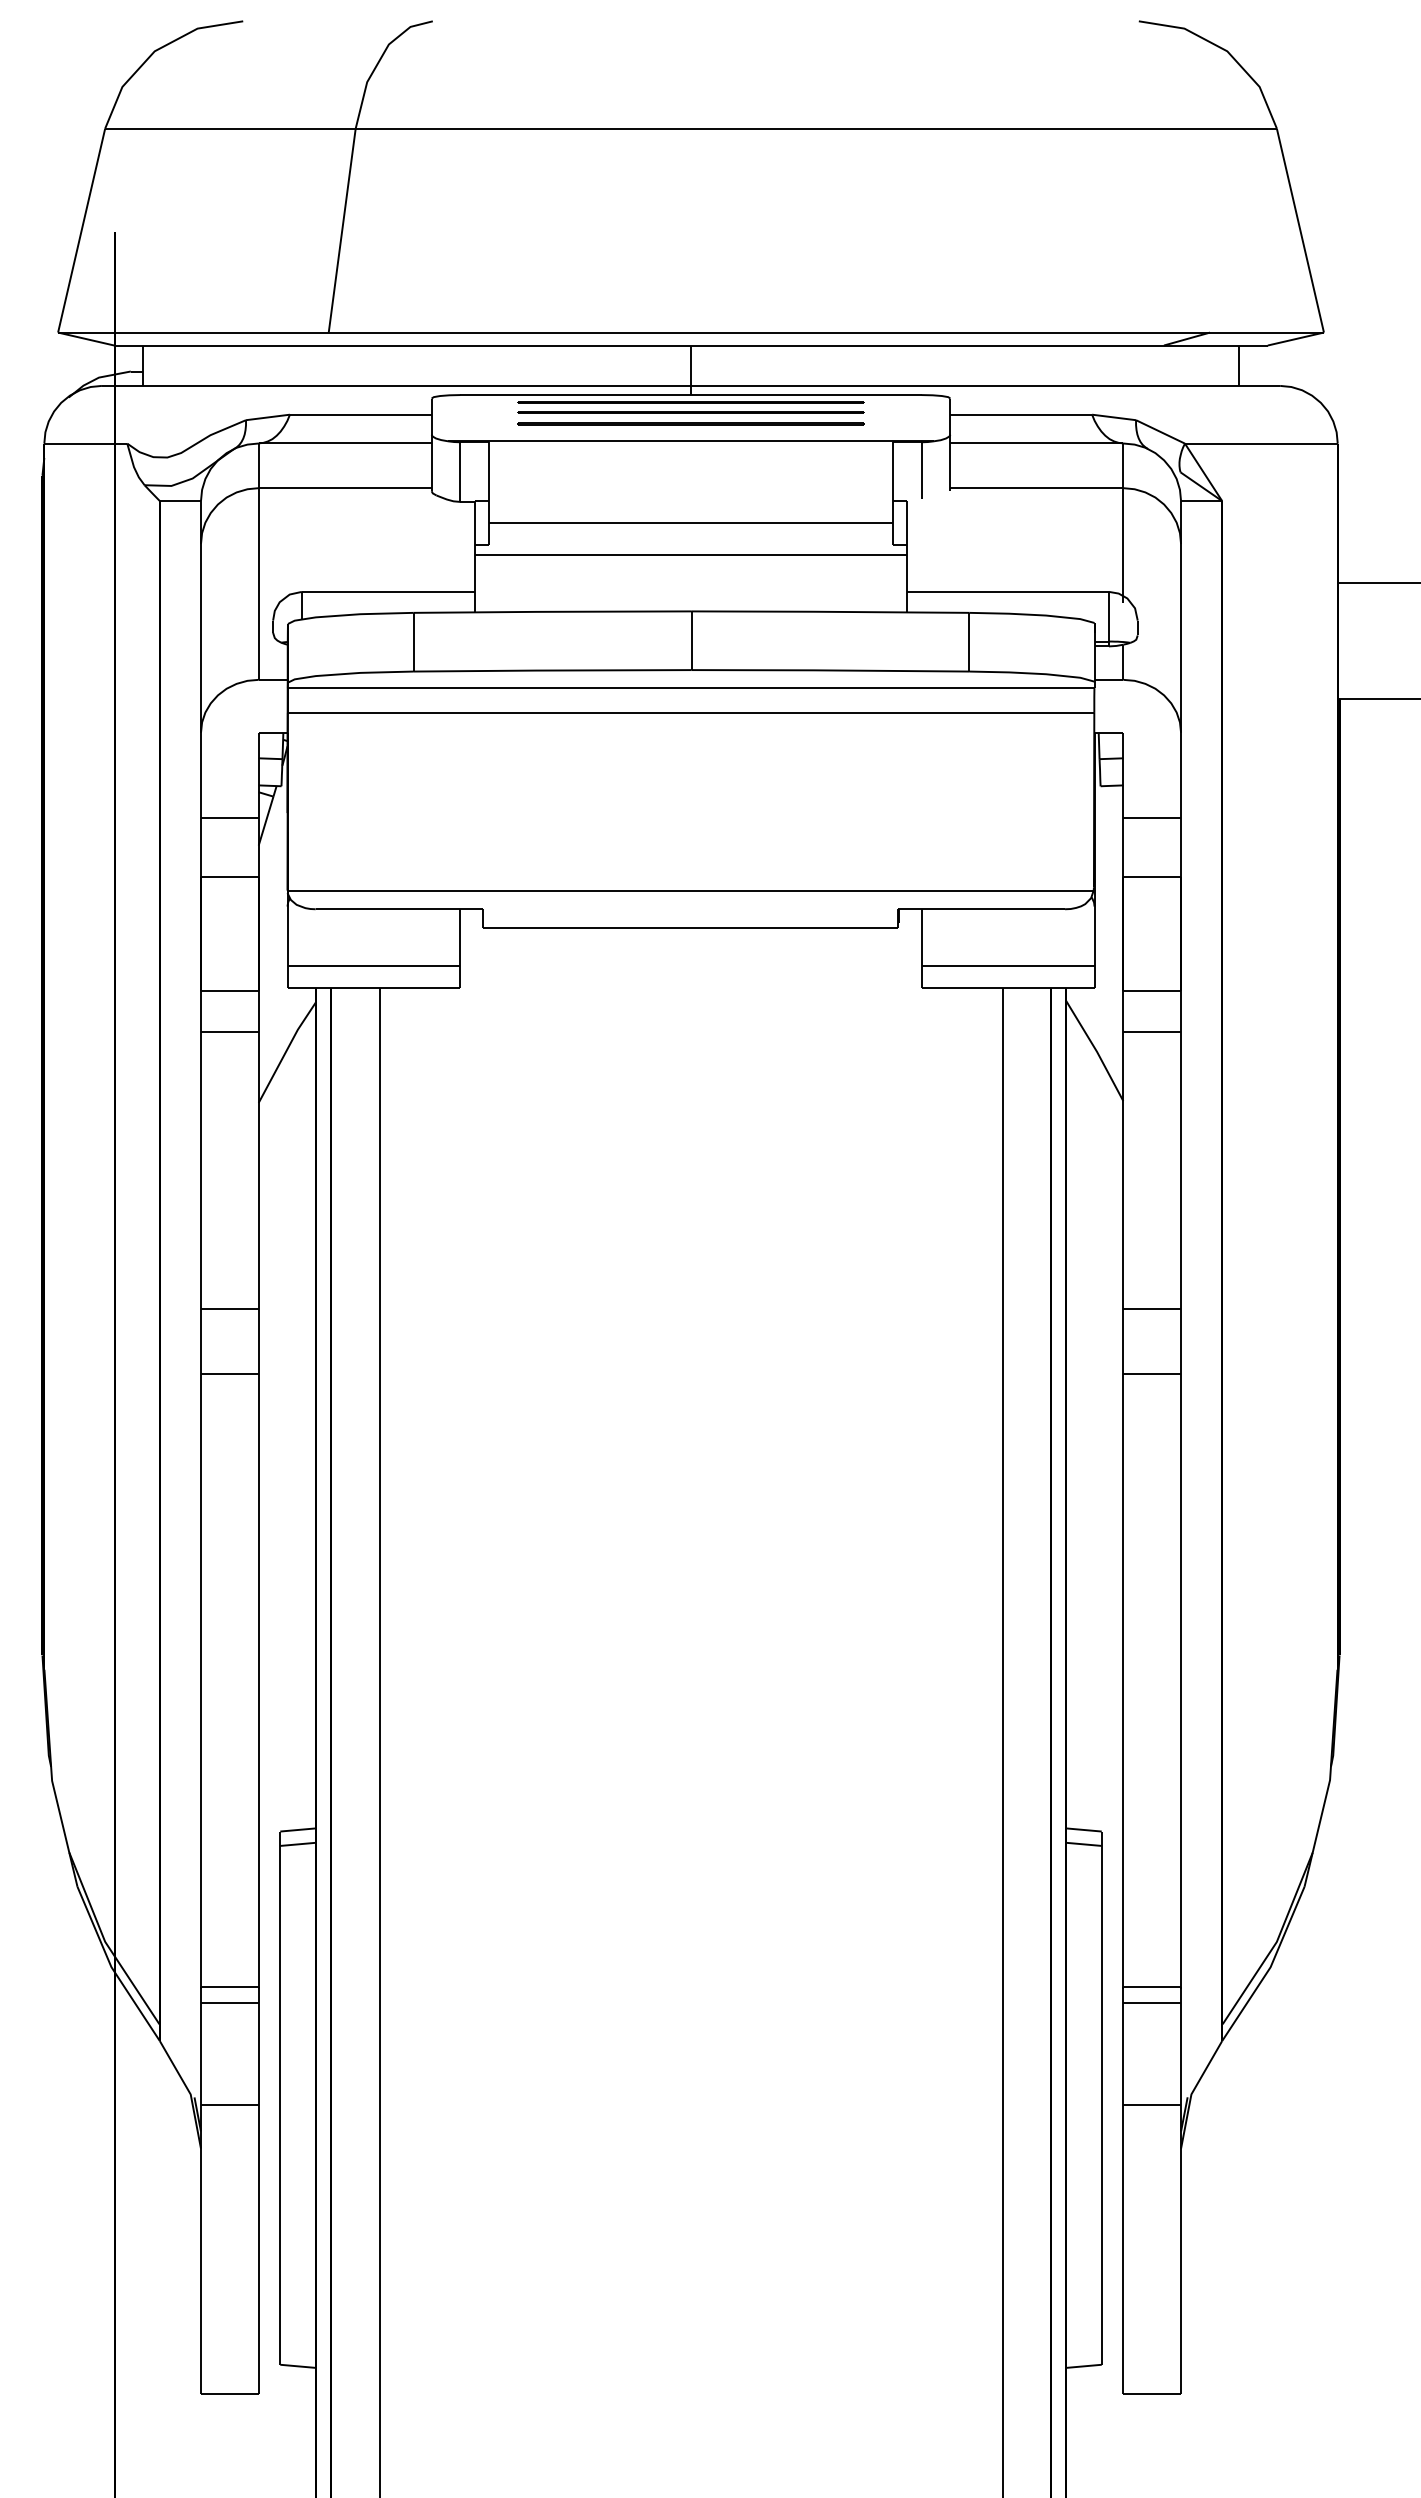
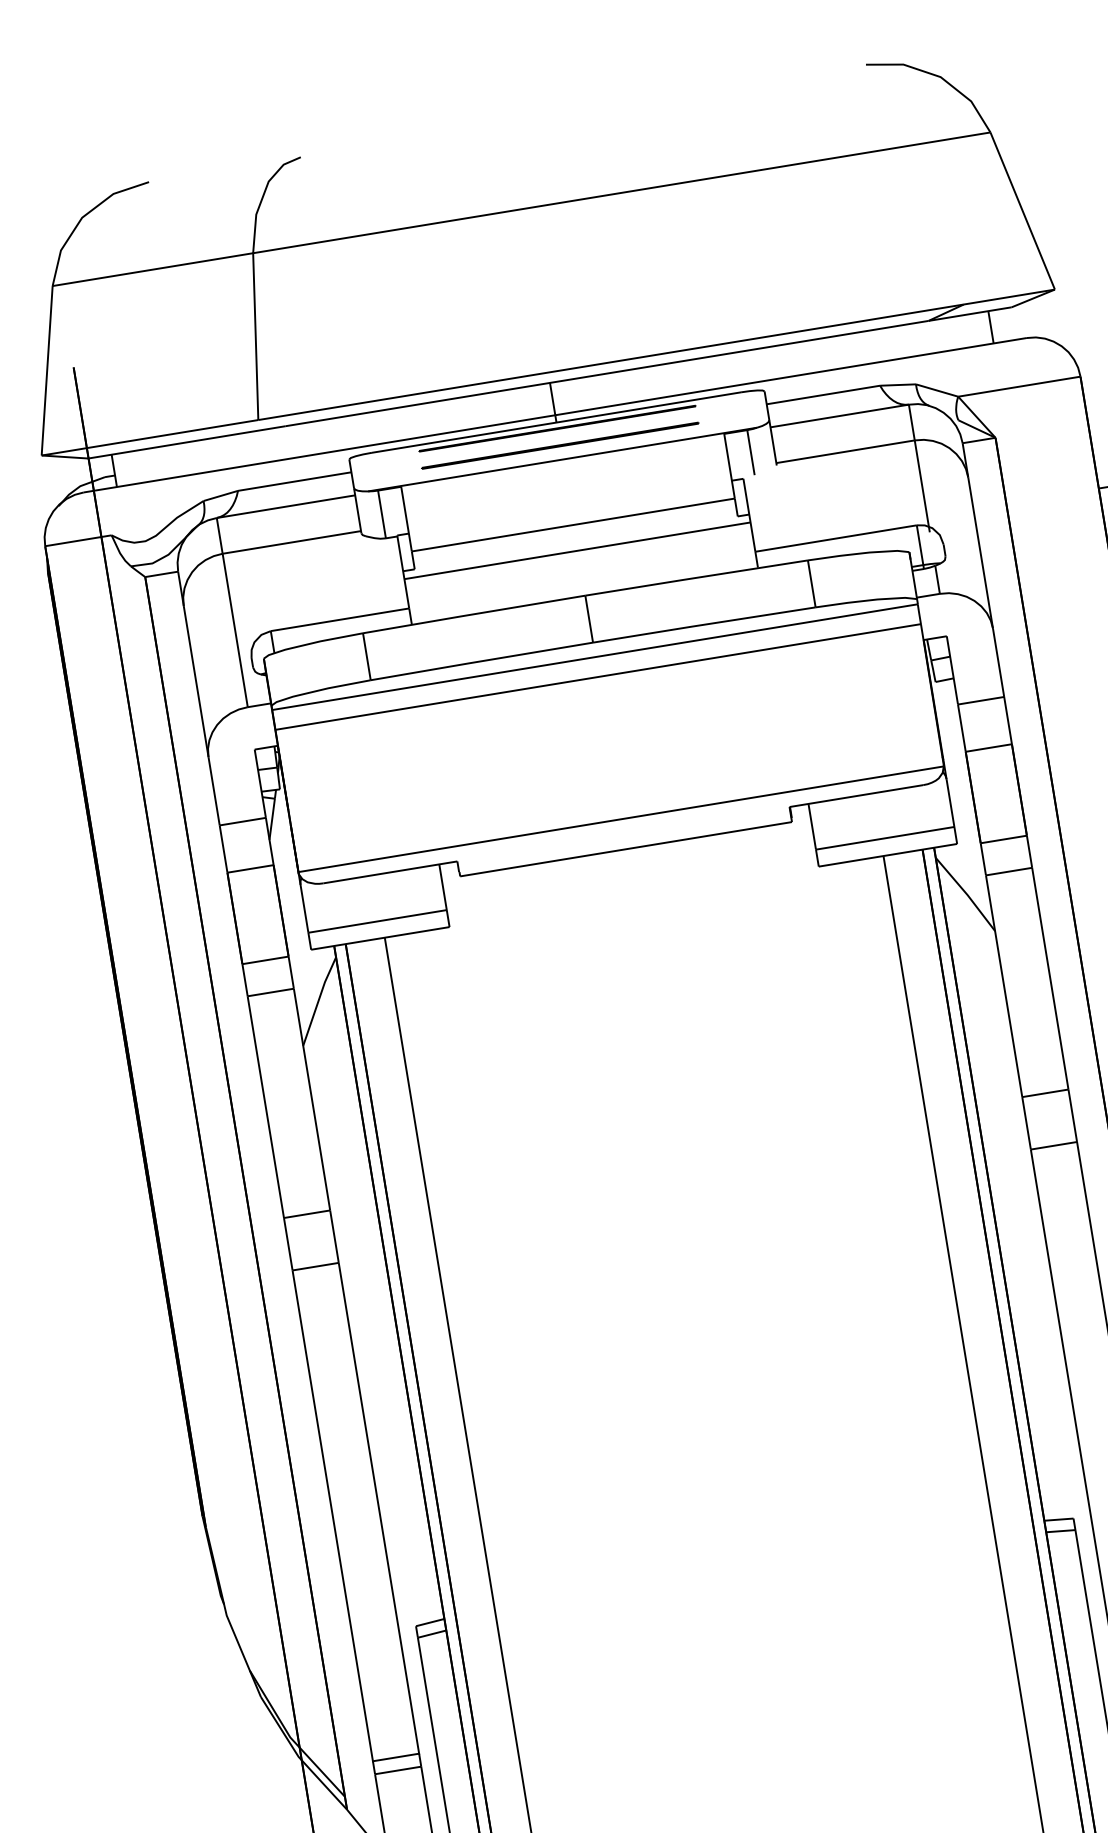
line: (690, 412) -> (558, 436), removed

